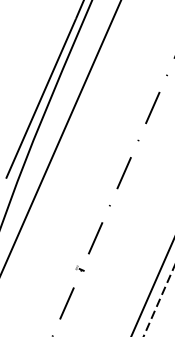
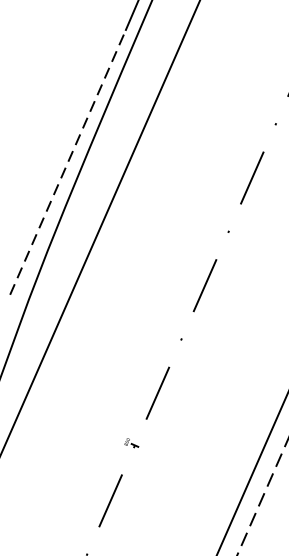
line: (41, 98) -> (68, 162), solid -> dashed

